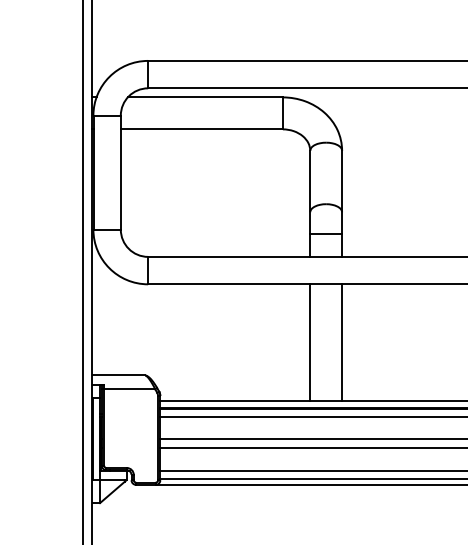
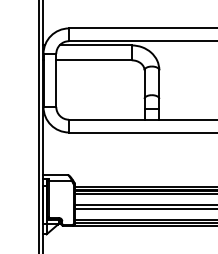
line: (310, 342) -> (144, 159), removed
line: (342, 342) -> (159, 159), removed

